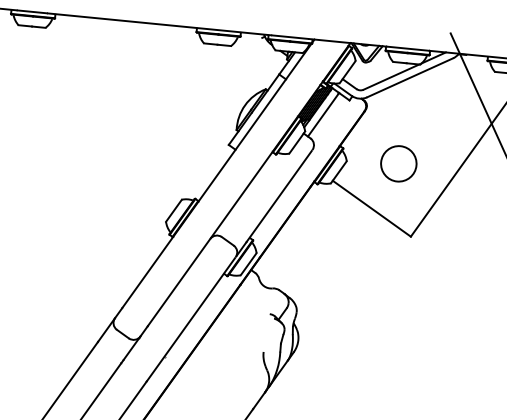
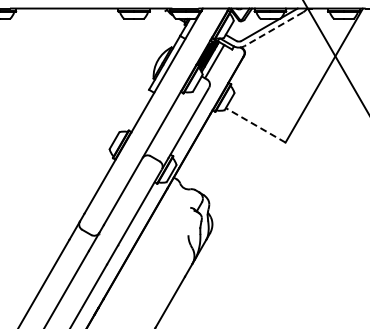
line: (409, 78) -> (273, 29), solid -> dashed
circle: (398, 162) -> (271, 90), removed
line: (371, 208) -> (255, 125), solid -> dashed

